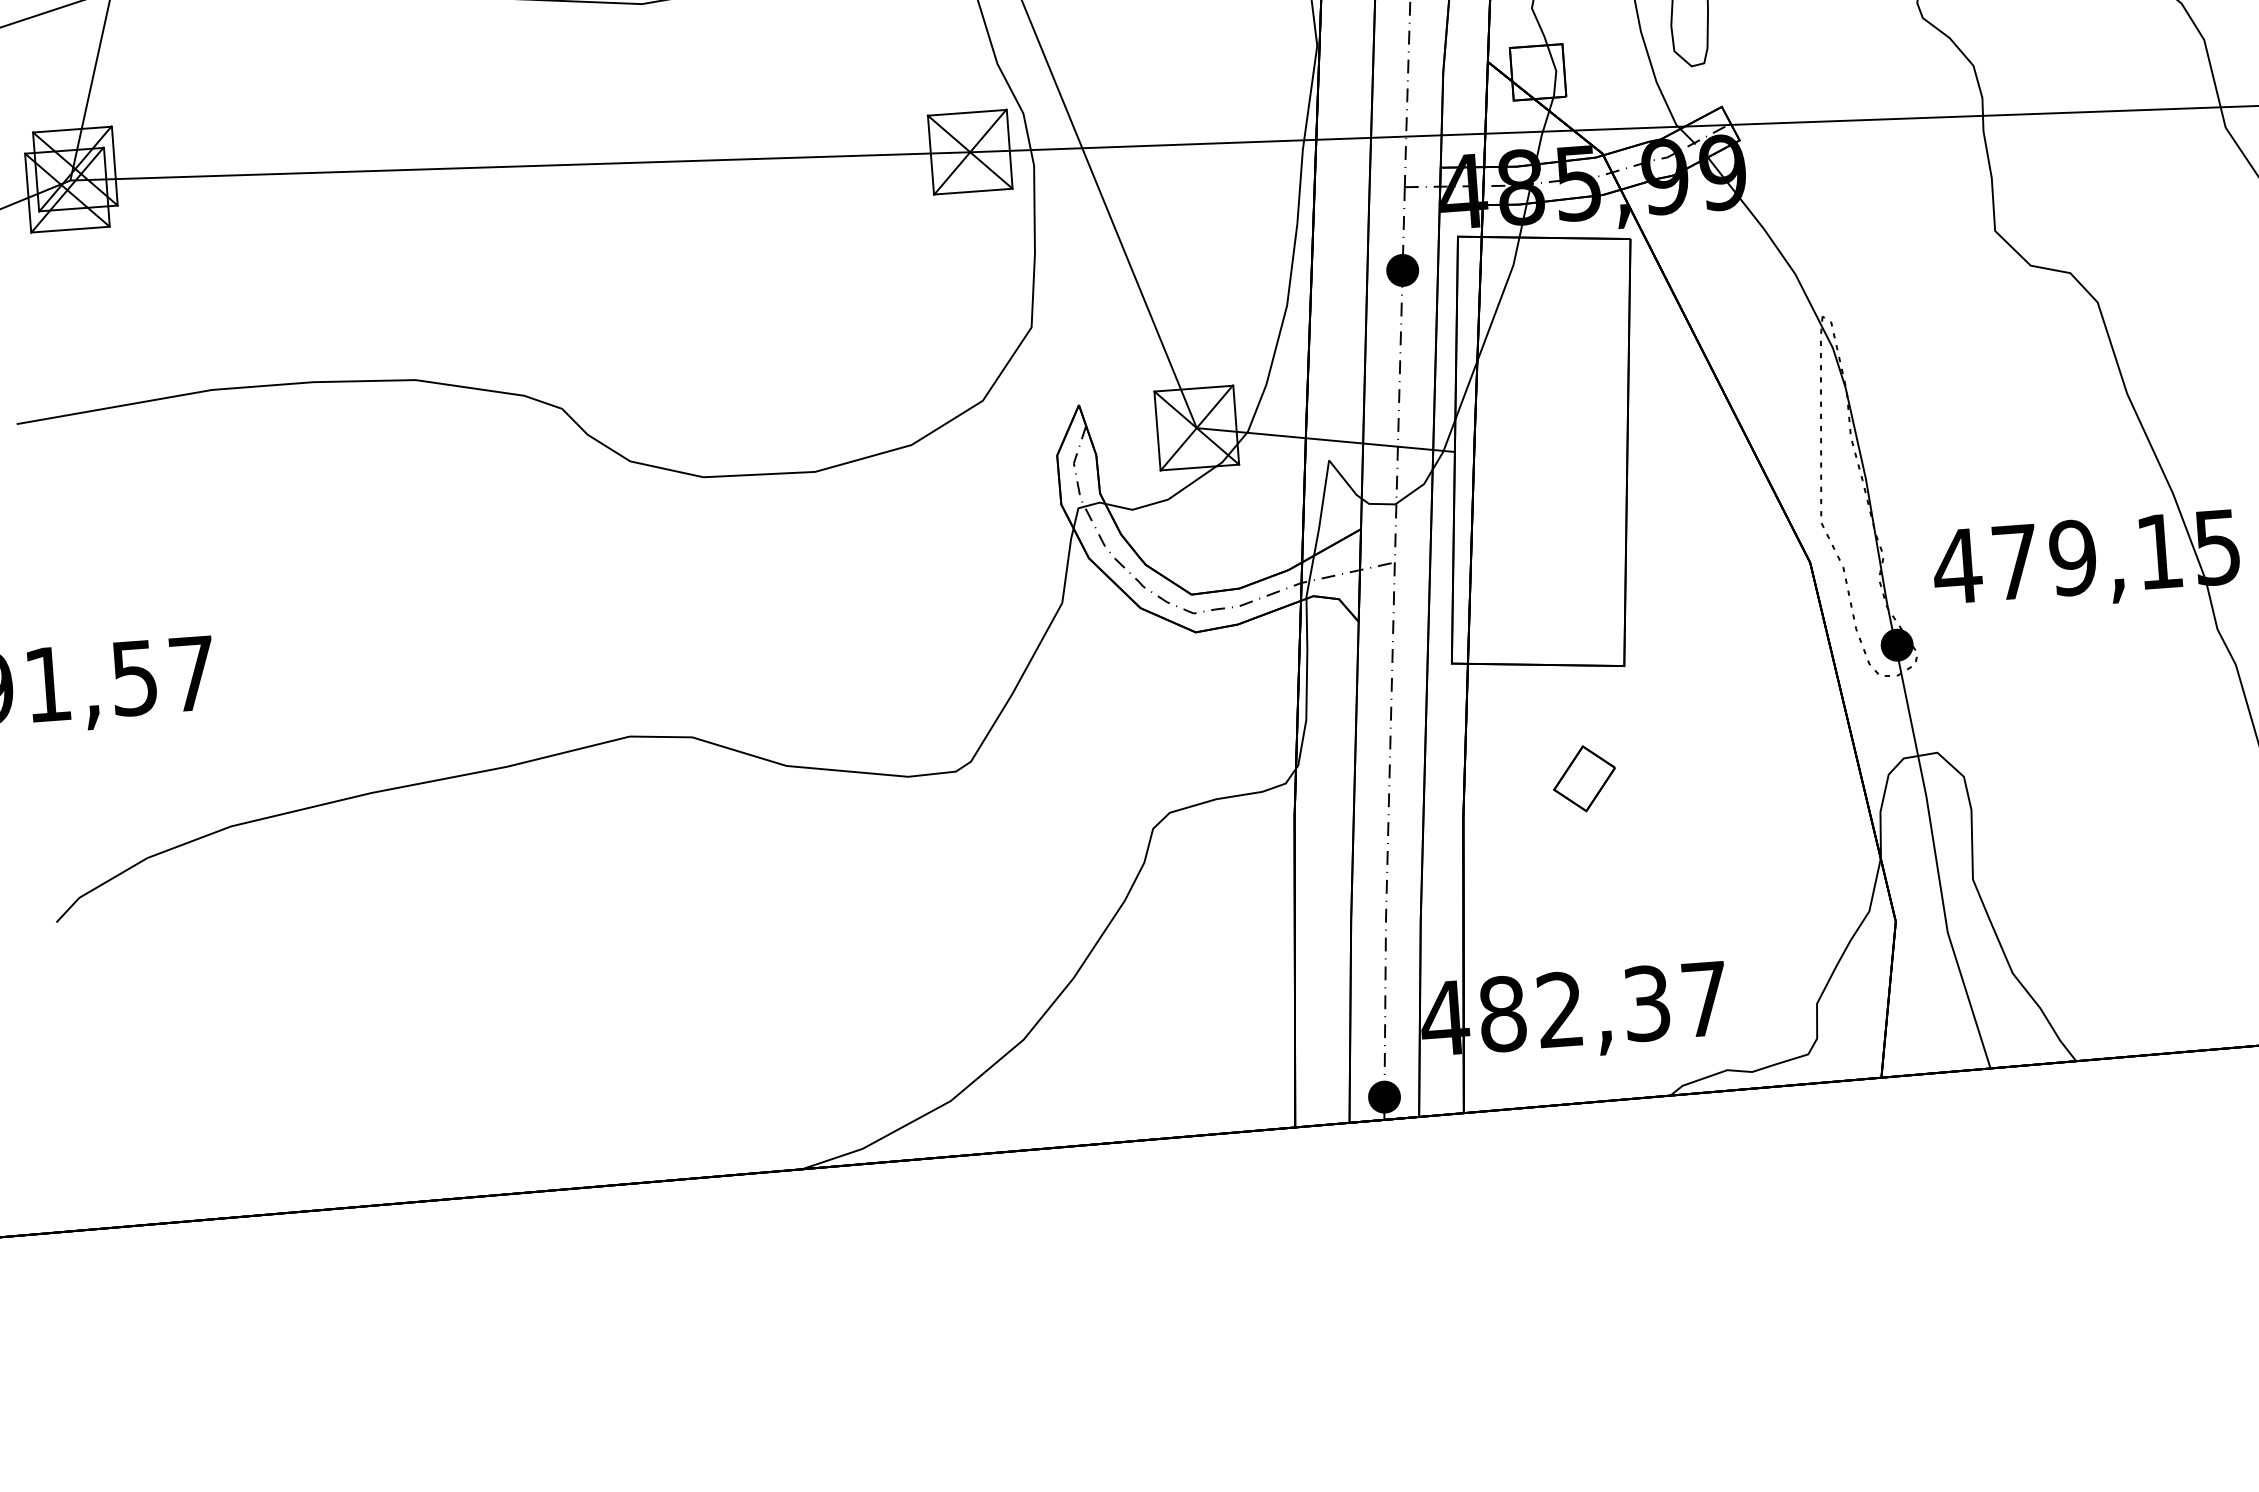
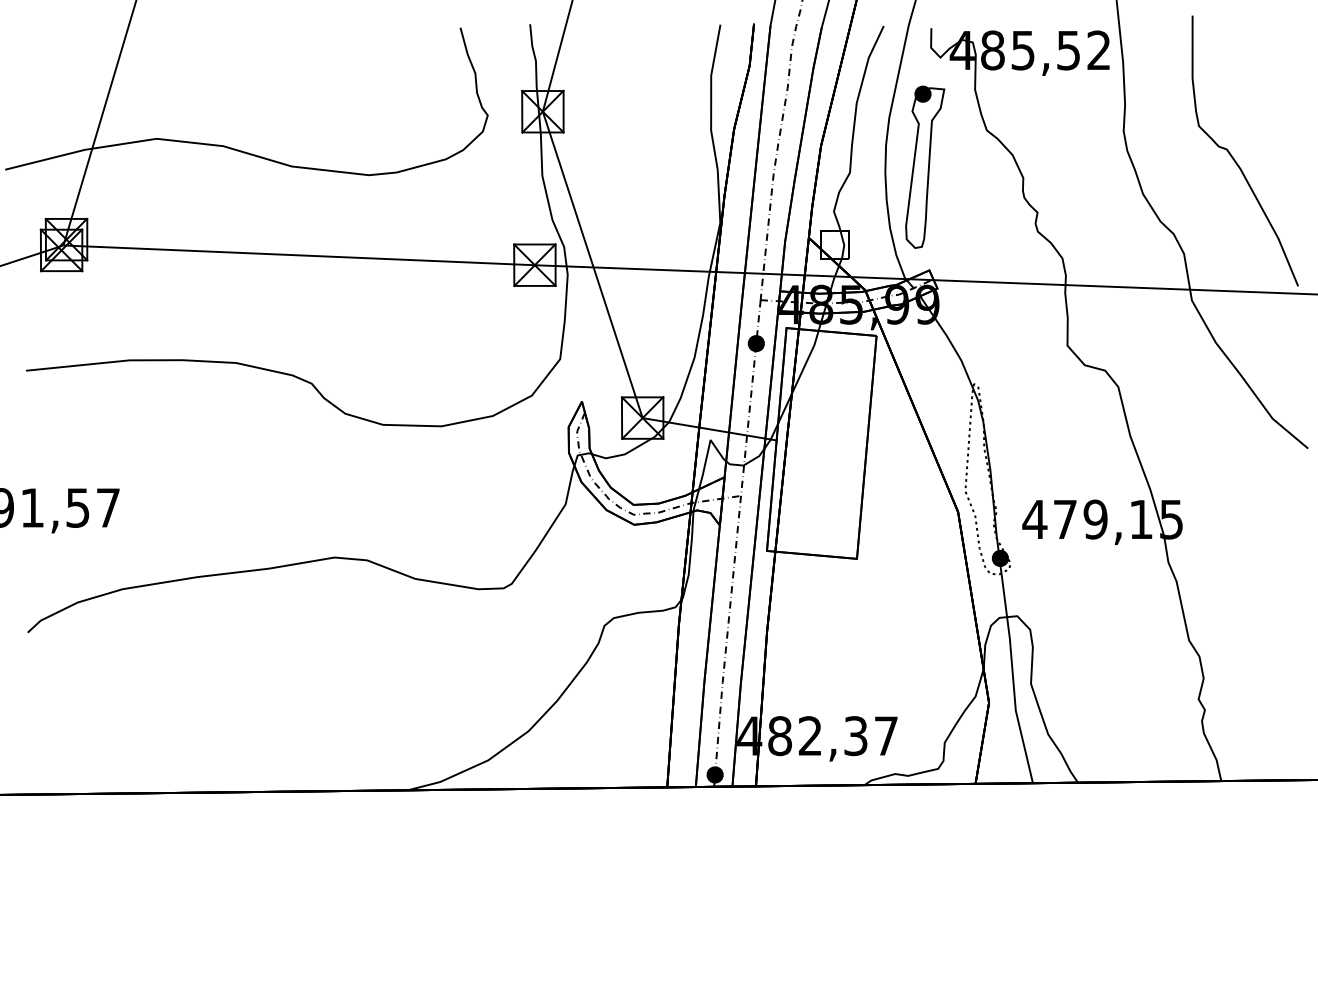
part: (1583, 779) -> (831, 616), removed

